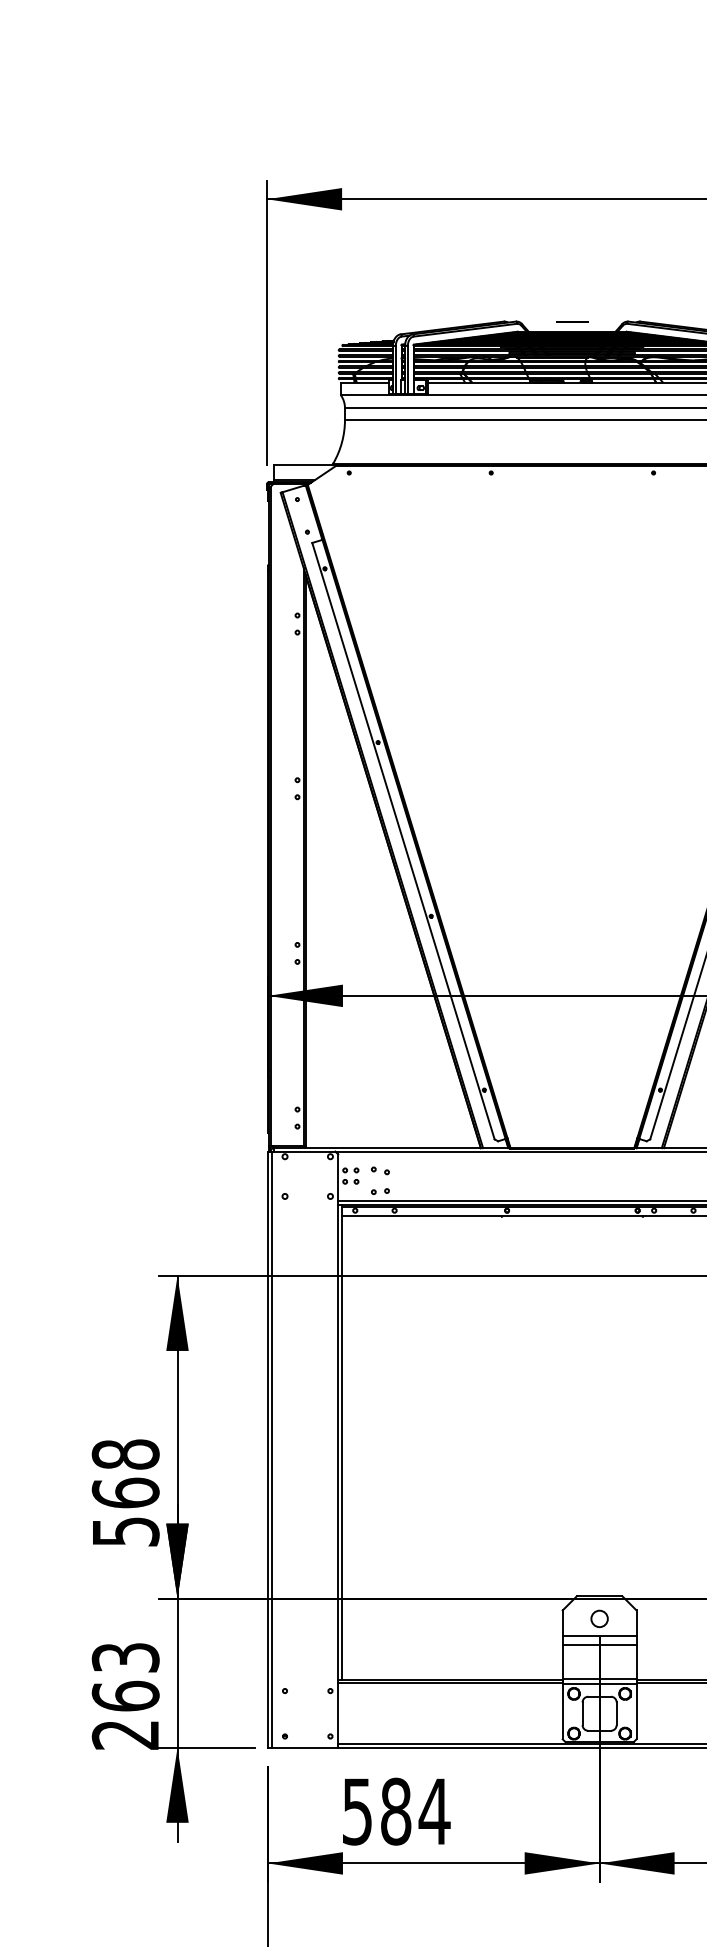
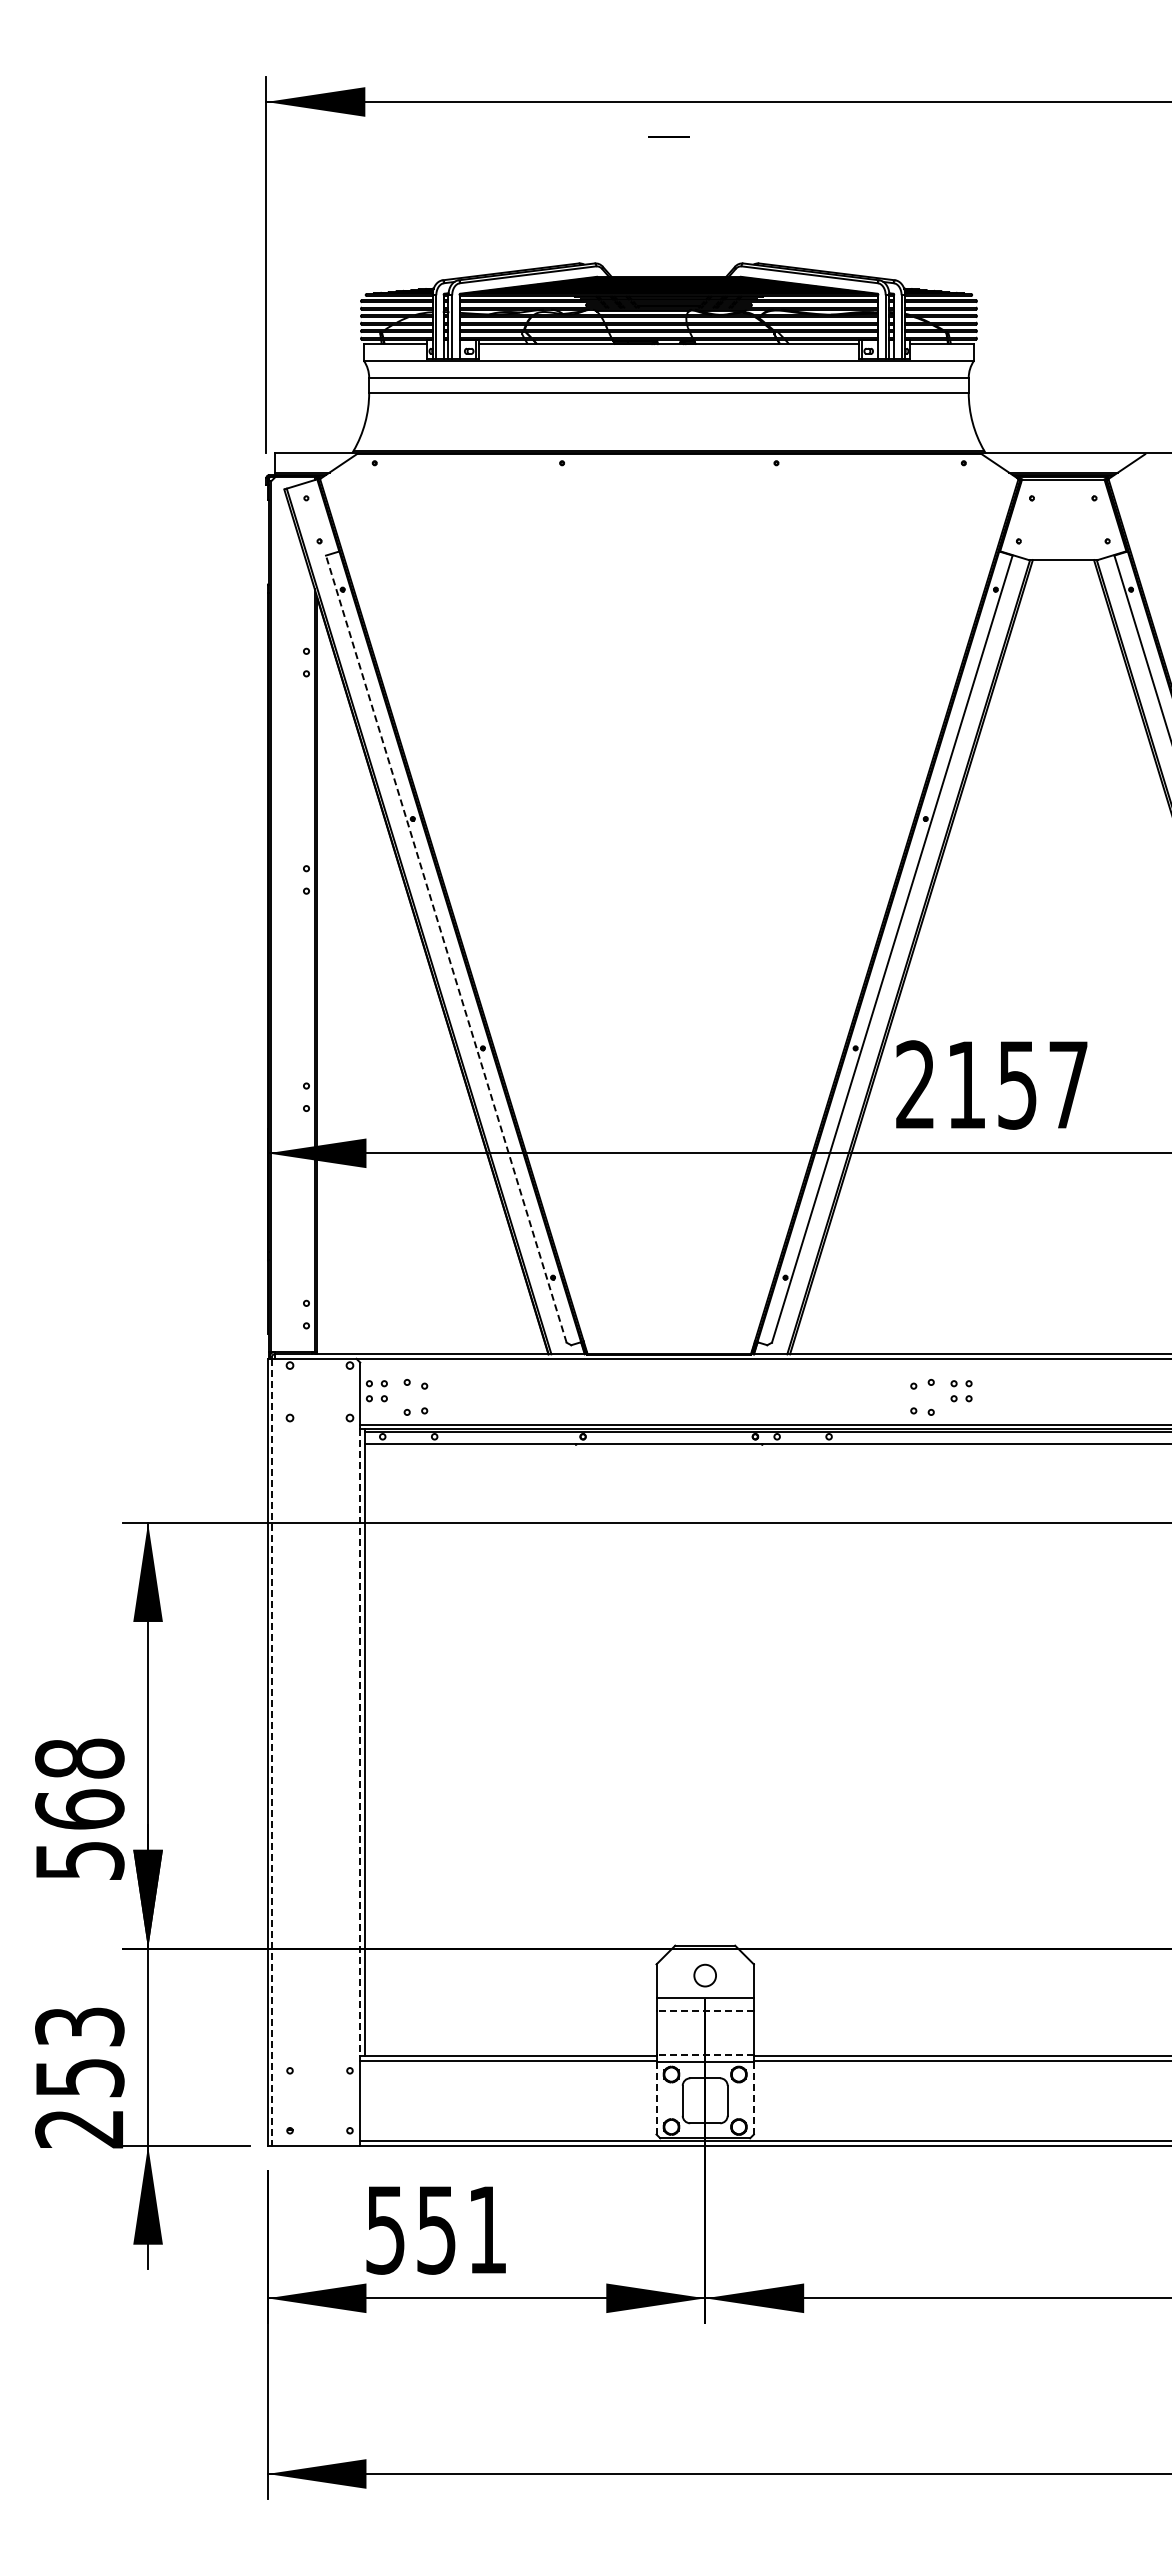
line: (571, 320) -> (668, 136), moved
line: (403, 841) -> (446, 949), solid -> dashed
line: (338, 1443) -> (360, 1743), solid -> dashed
line: (271, 1449) -> (272, 1752), solid -> dashed
line: (599, 1645) -> (705, 2010), solid -> dashed
line: (599, 1679) -> (705, 2055), solid -> dashed
text: (125, 1696) -> (79, 2077), 263 -> 253
line: (562, 1711) -> (656, 2097), solid -> dashed
line: (636, 1711) -> (753, 2097), solid -> dashed
text: (415, 1811) -> (462, 2229), 584 -> 551

